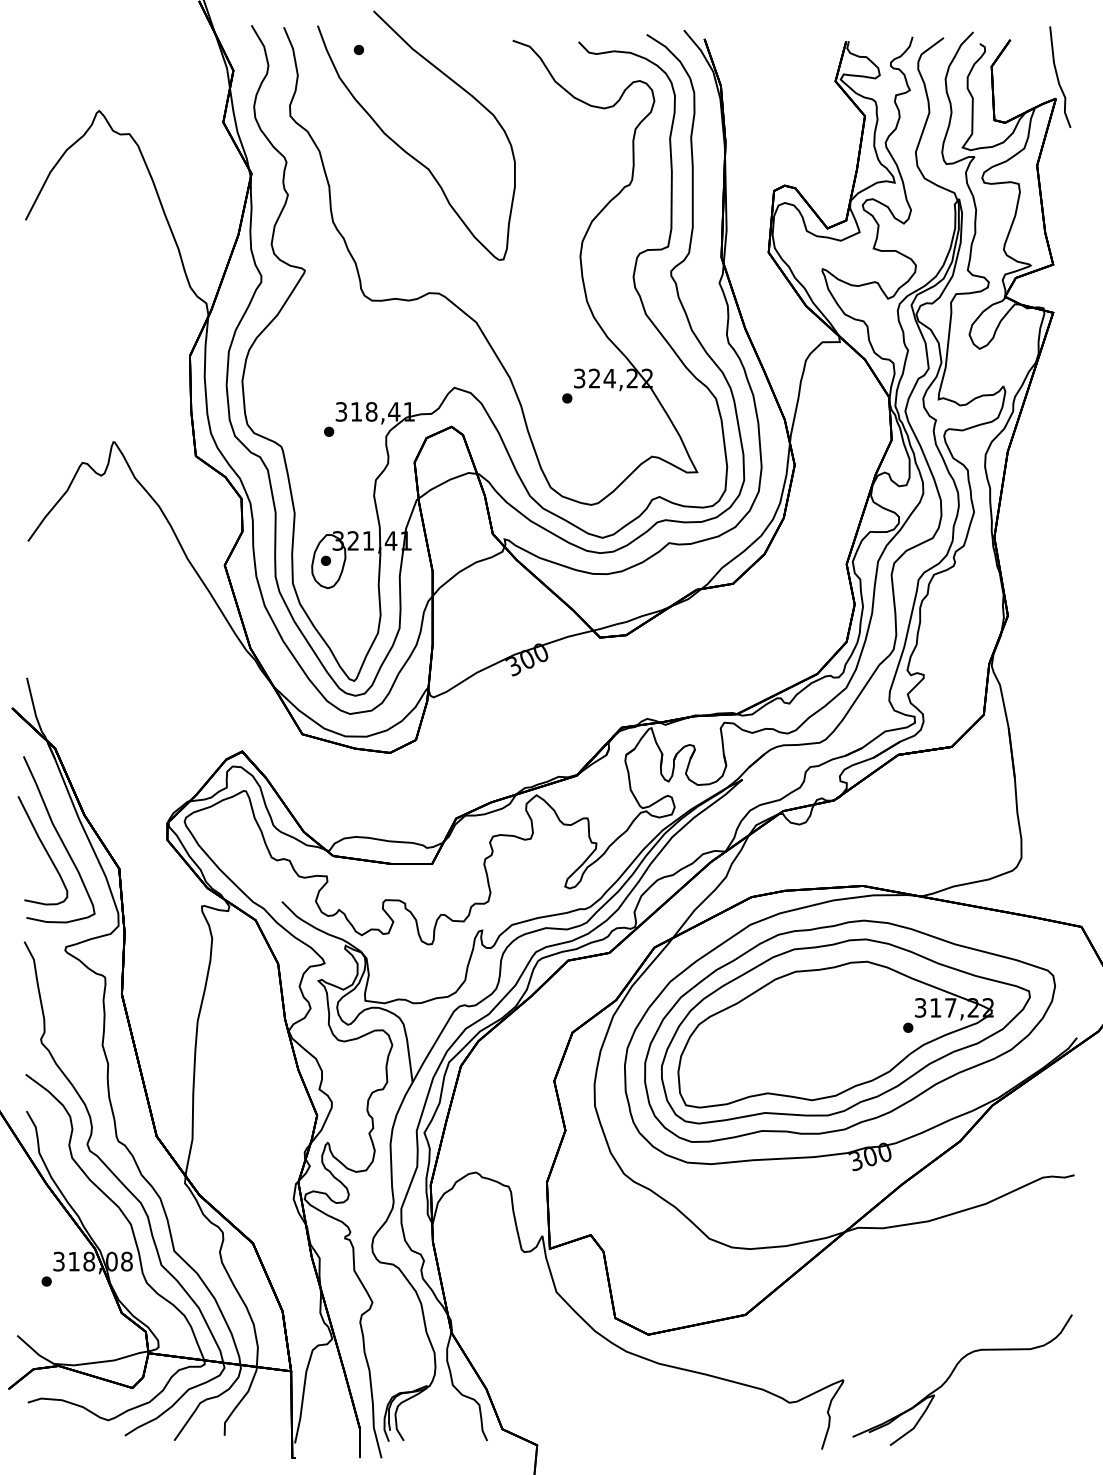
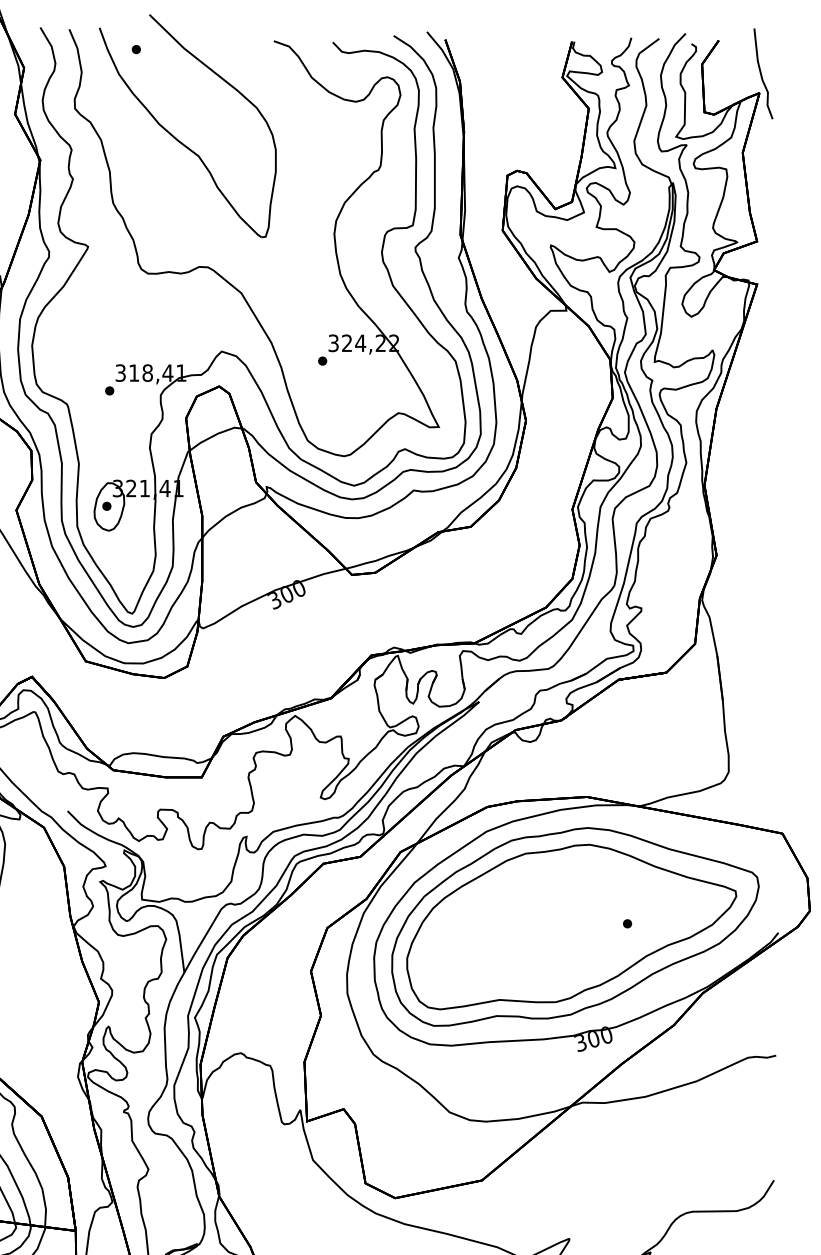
part: (835, 1034) -> (562, 929), removed

